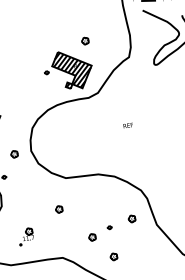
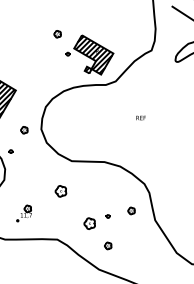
part: (85, 41) -> (57, 34), moved
part: (58, 208) -> (60, 190), size x1.6
part: (92, 237) -> (89, 223), size x1.6

